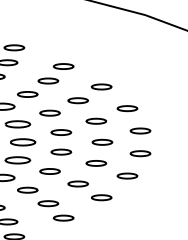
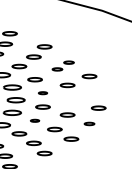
part: (90, 92) -> (63, 65), size x0.7
part: (140, 129) -> (98, 91), removed
part: (60, 131) -> (42, 92), size x0.6
part: (101, 141) -> (71, 99), removed
part: (49, 171) -> (34, 120), size x0.6
part: (127, 175) -> (89, 123), size x0.7

